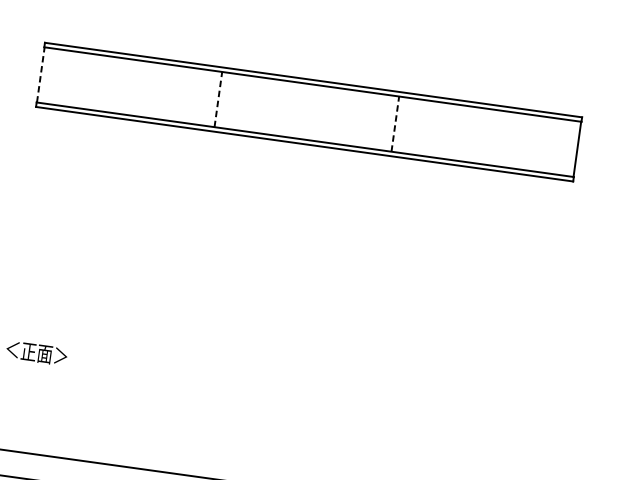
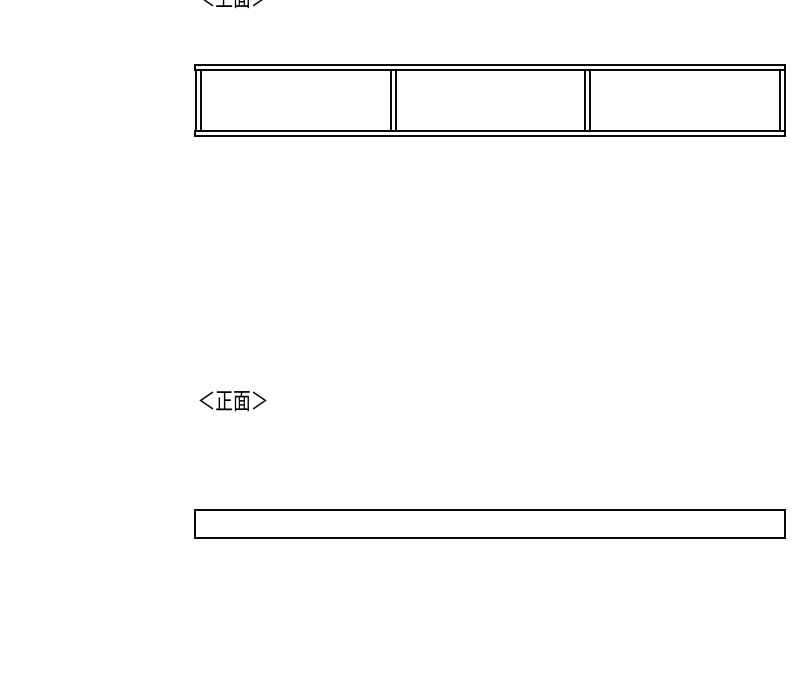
line: (40, 74) -> (195, 100), dashed -> solid
line: (45, 75) -> (200, 100), added
line: (218, 99) -> (390, 100), dashed -> solid
line: (222, 100) -> (395, 100), added
line: (394, 124) -> (584, 100), dashed -> solid
line: (399, 124) -> (589, 100), added
line: (572, 148) -> (779, 100), added

